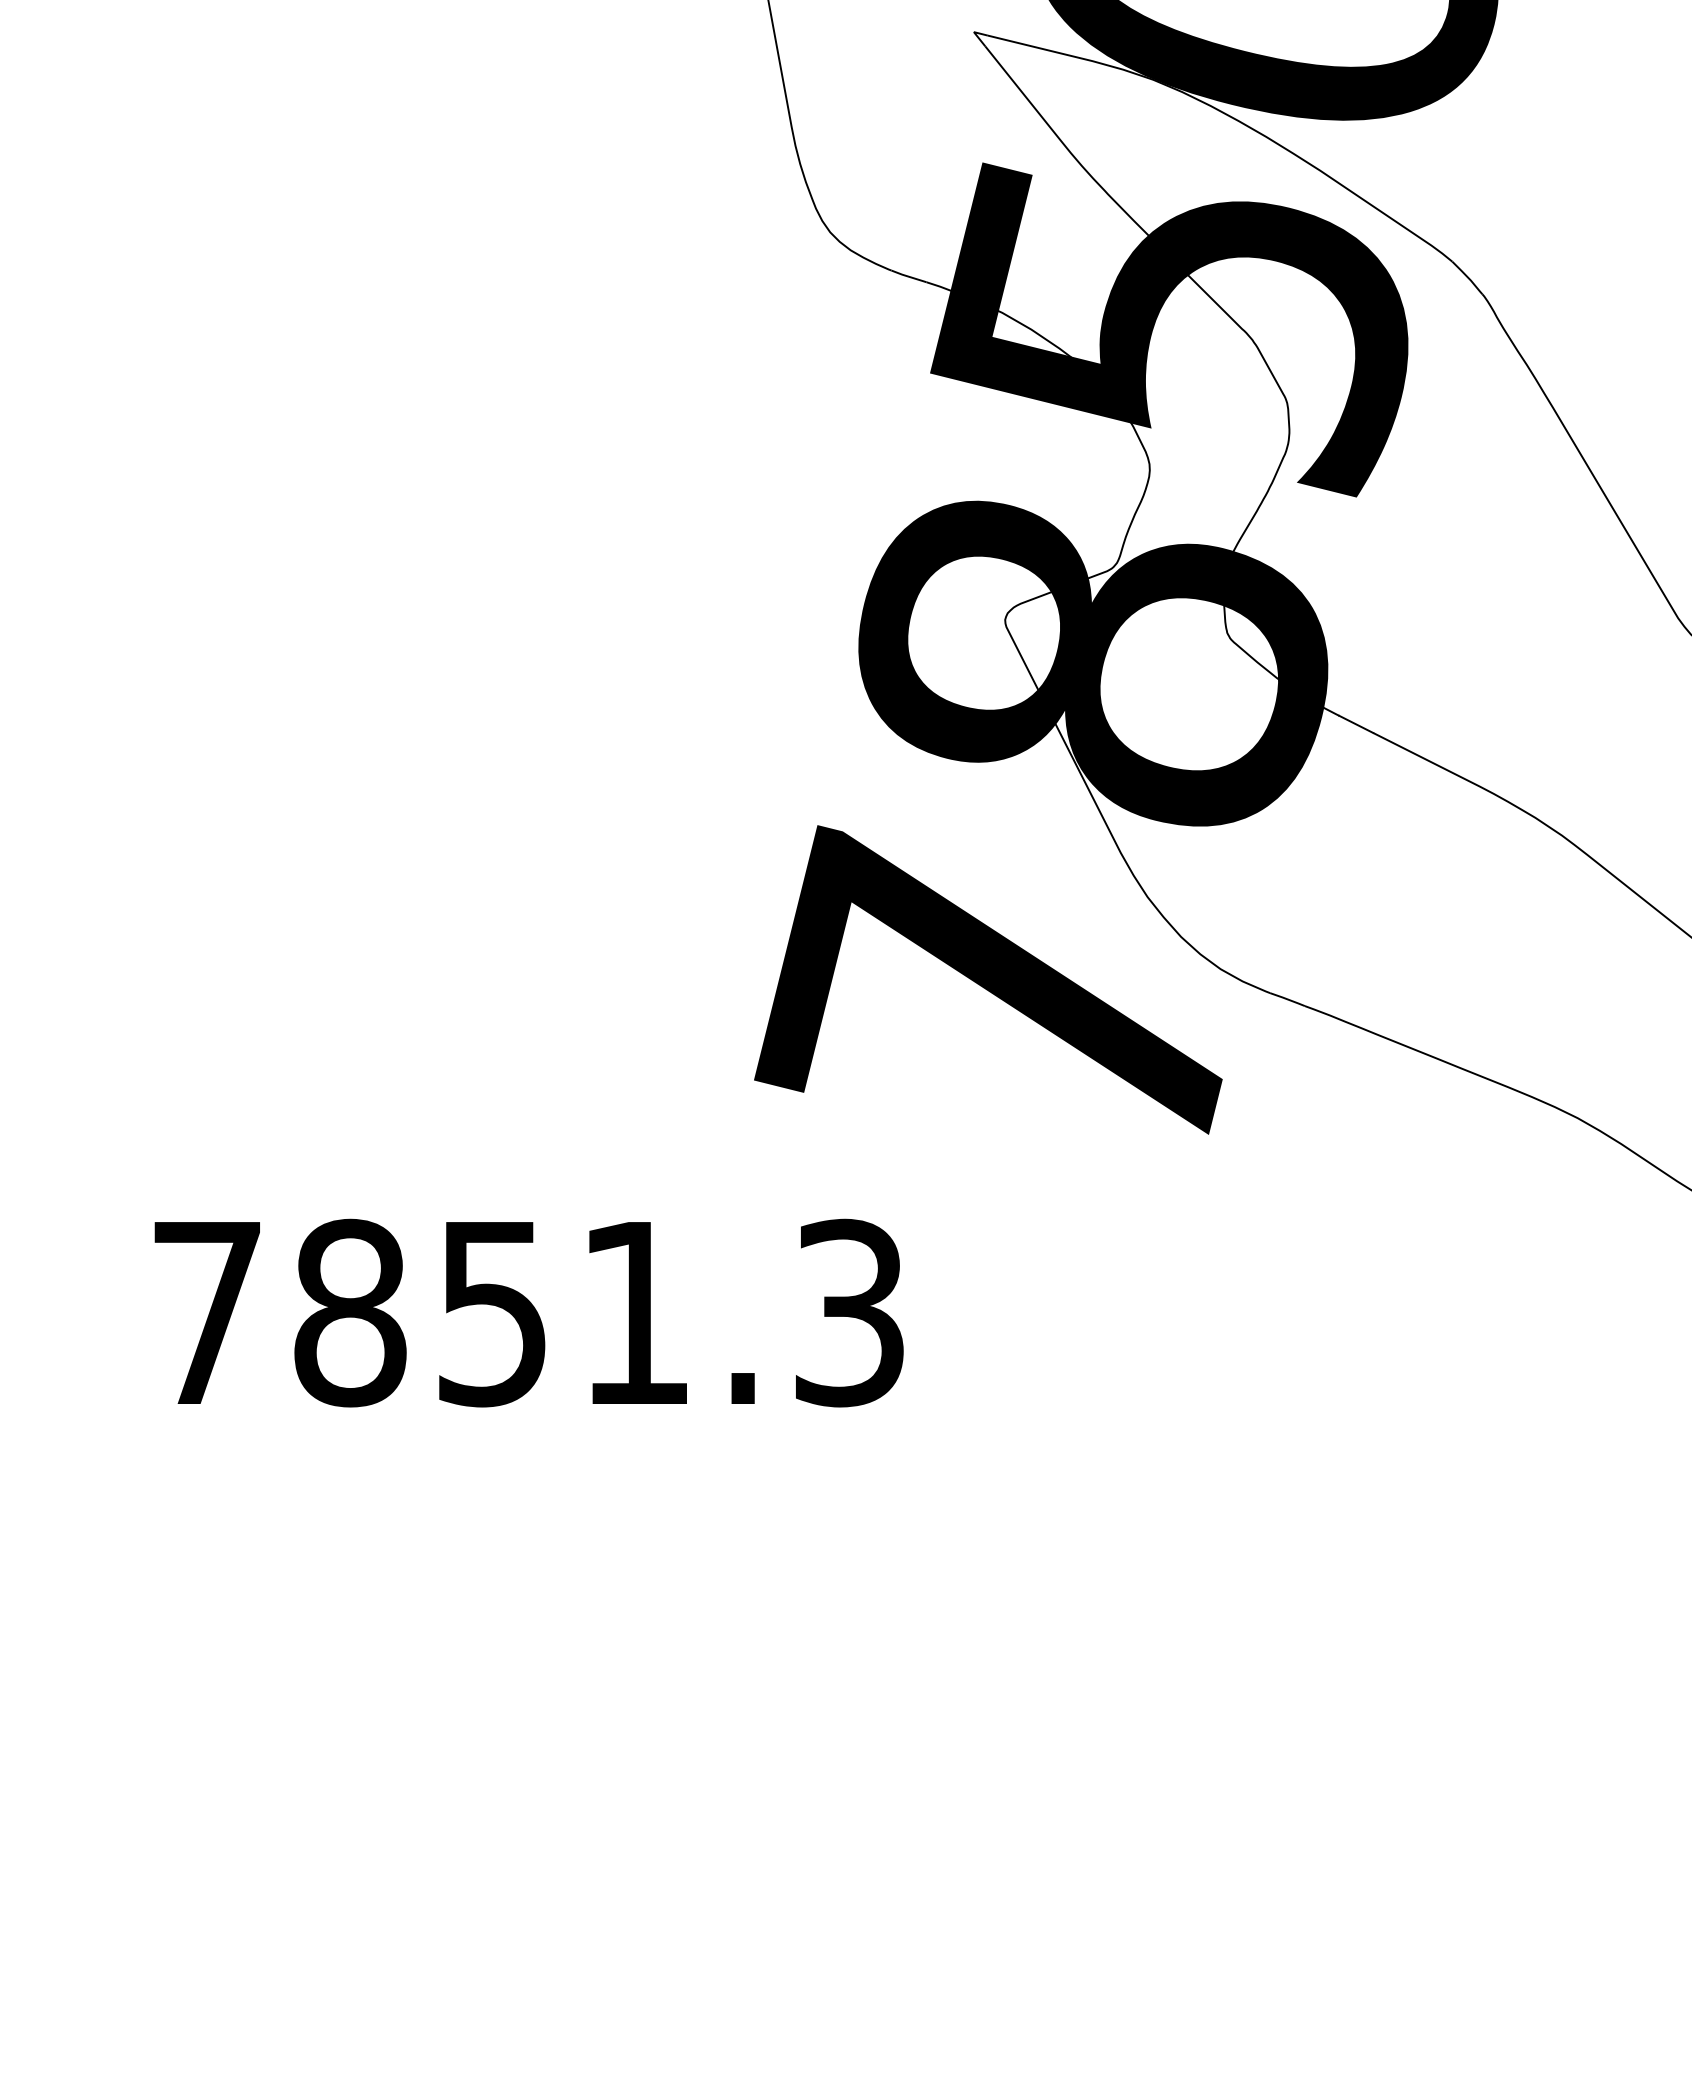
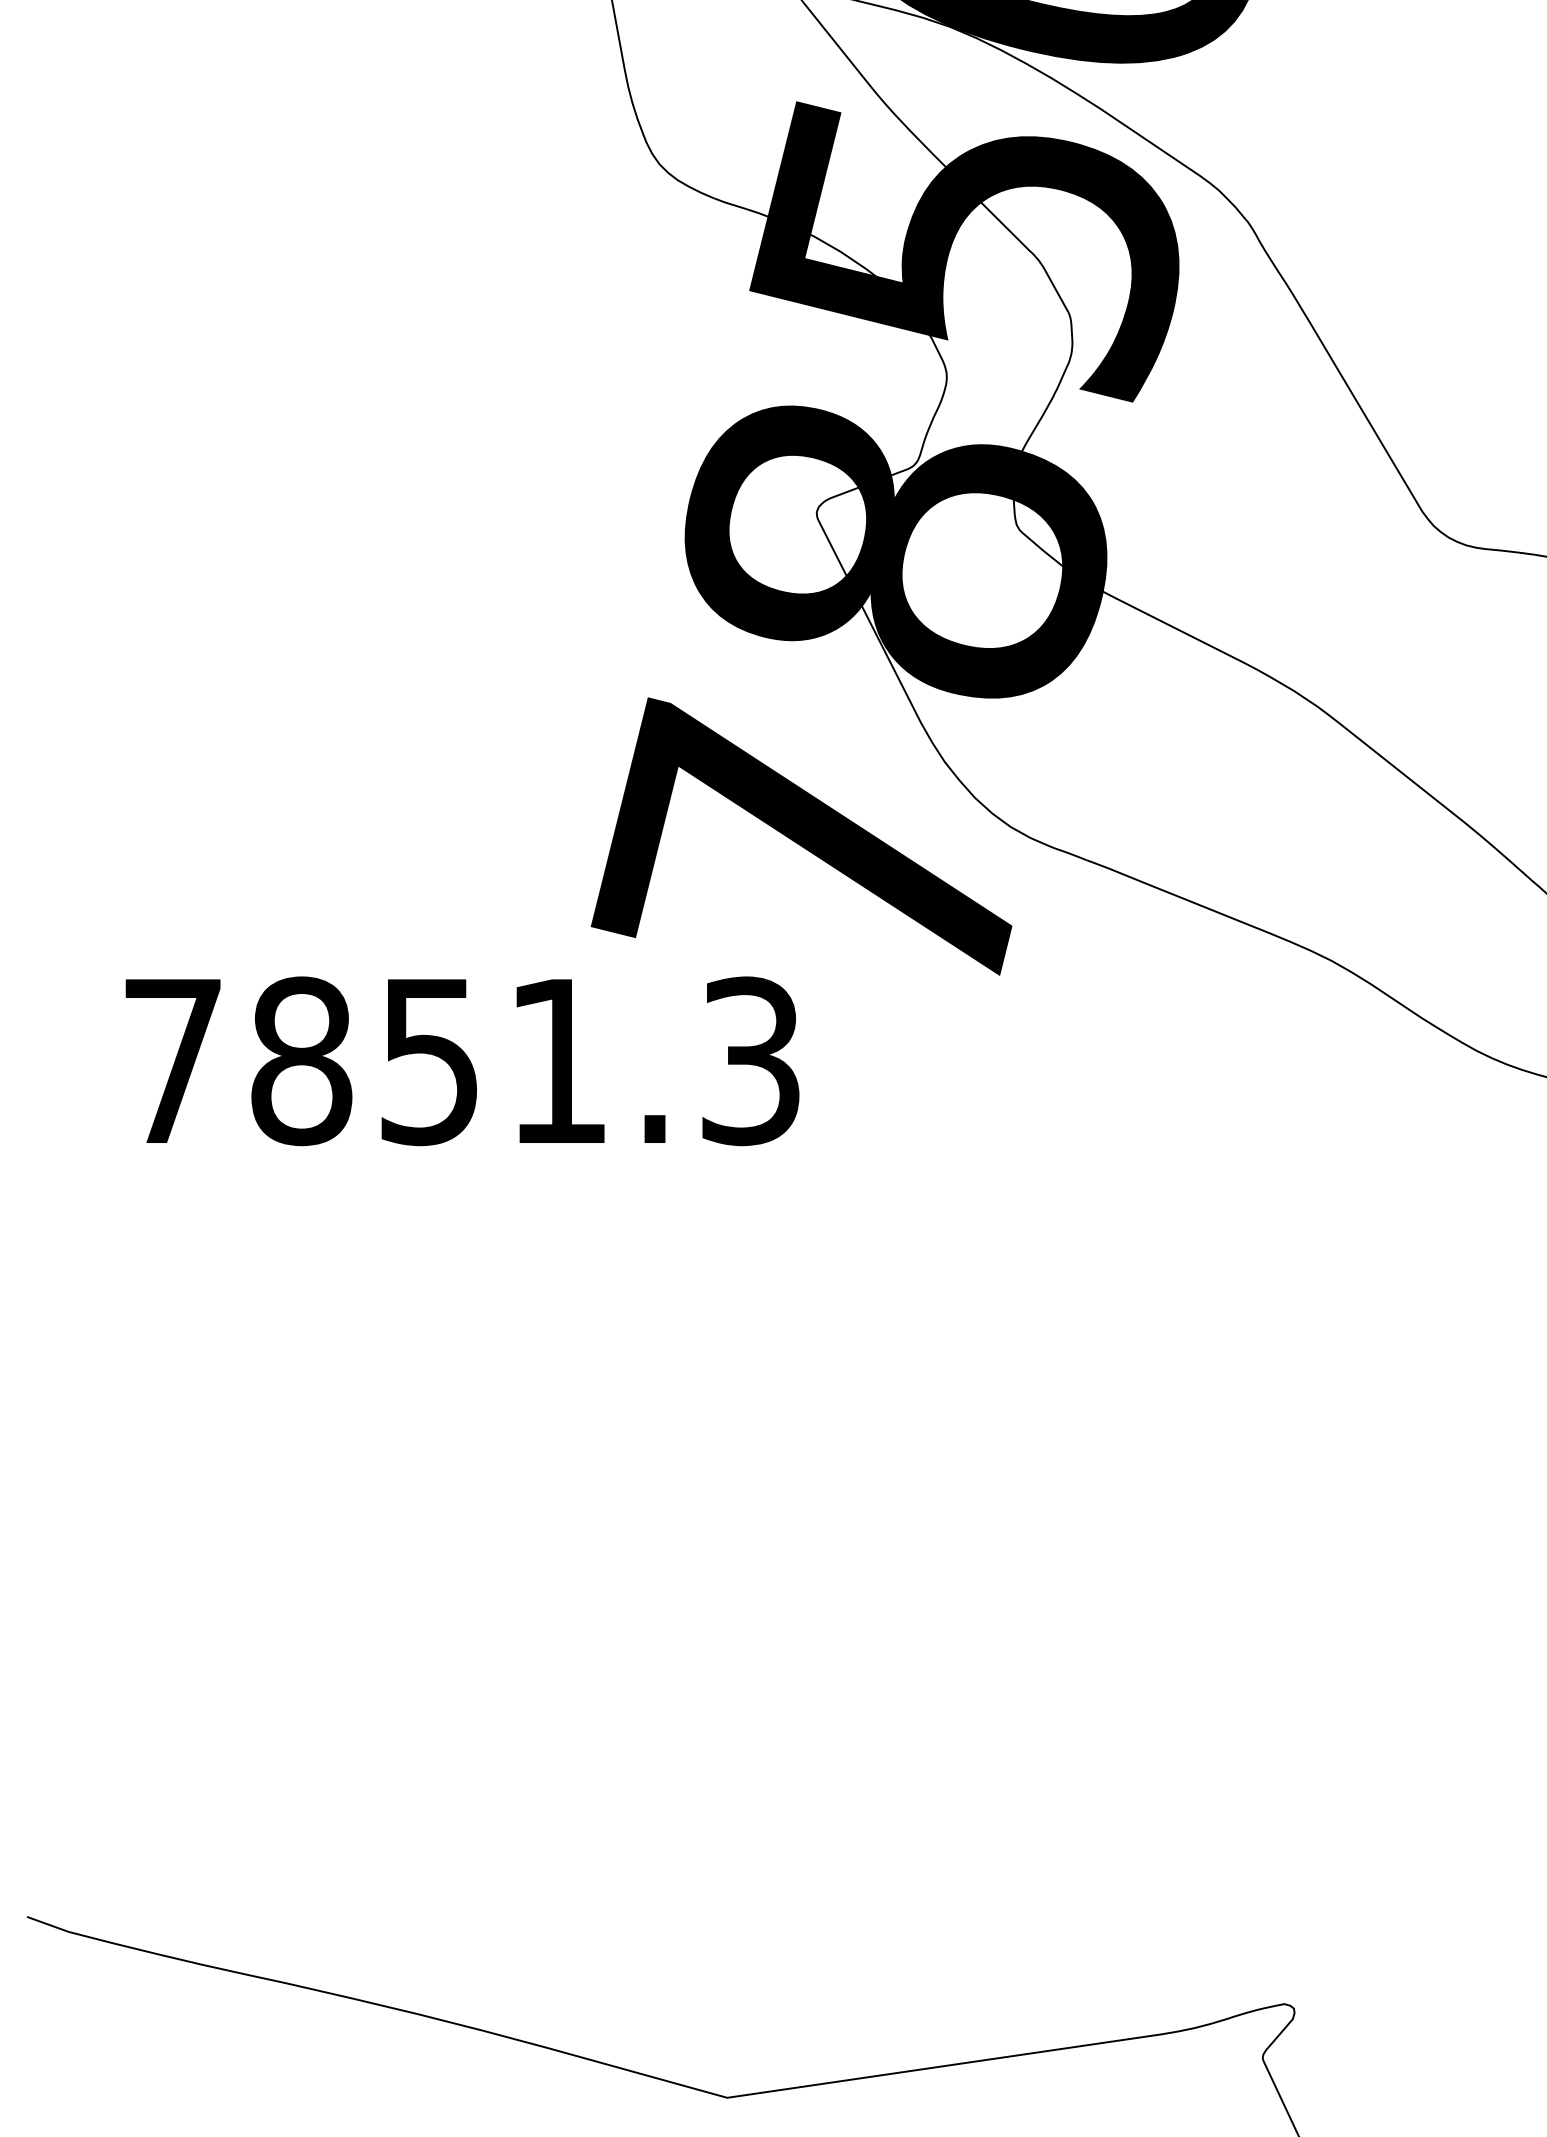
text: (529, 1313) -> (462, 1061), moved

